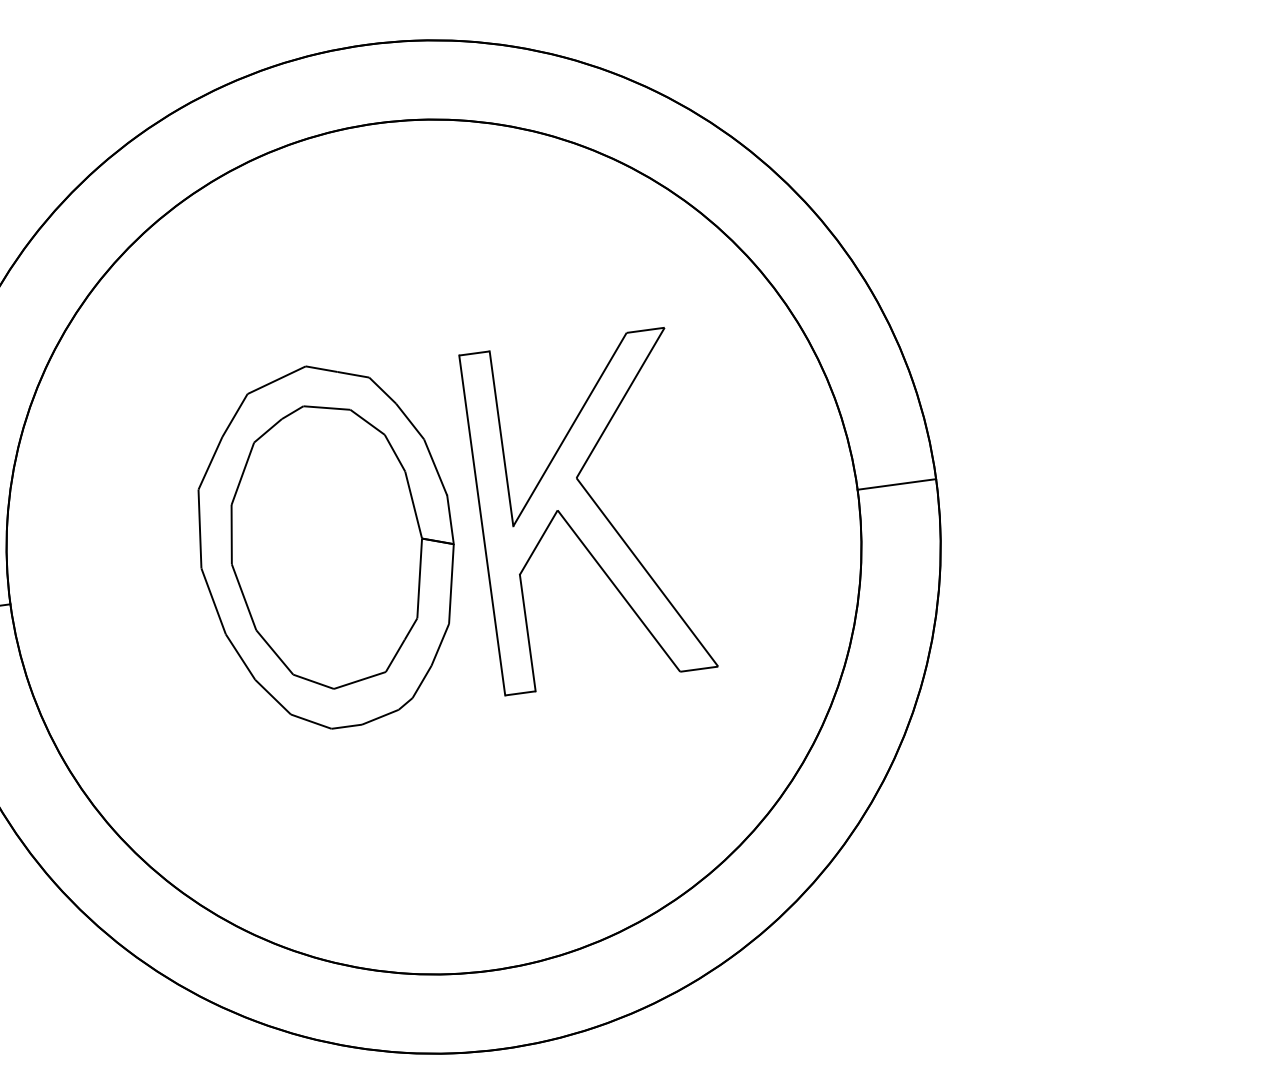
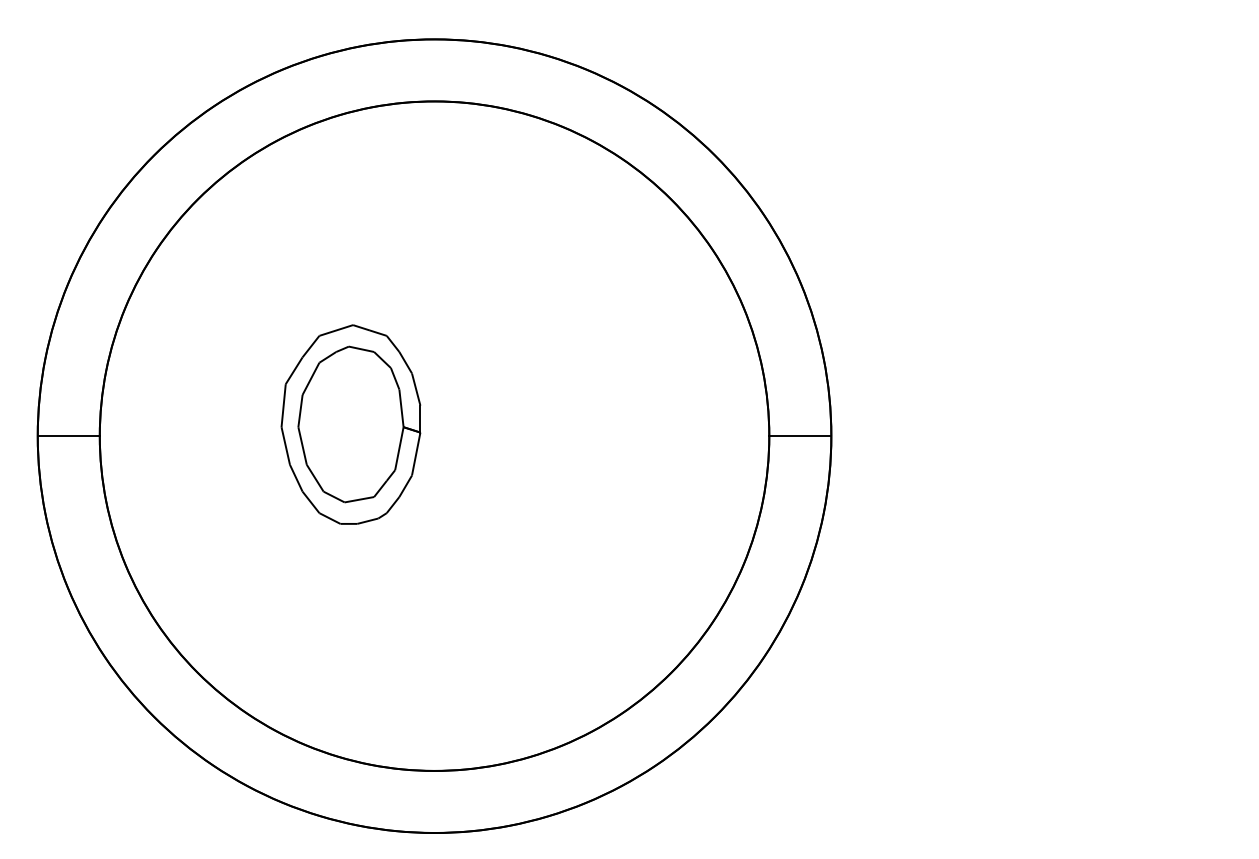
part: (588, 511) -> (558, 424), removed
part: (325, 546) -> (350, 424), size x0.7

